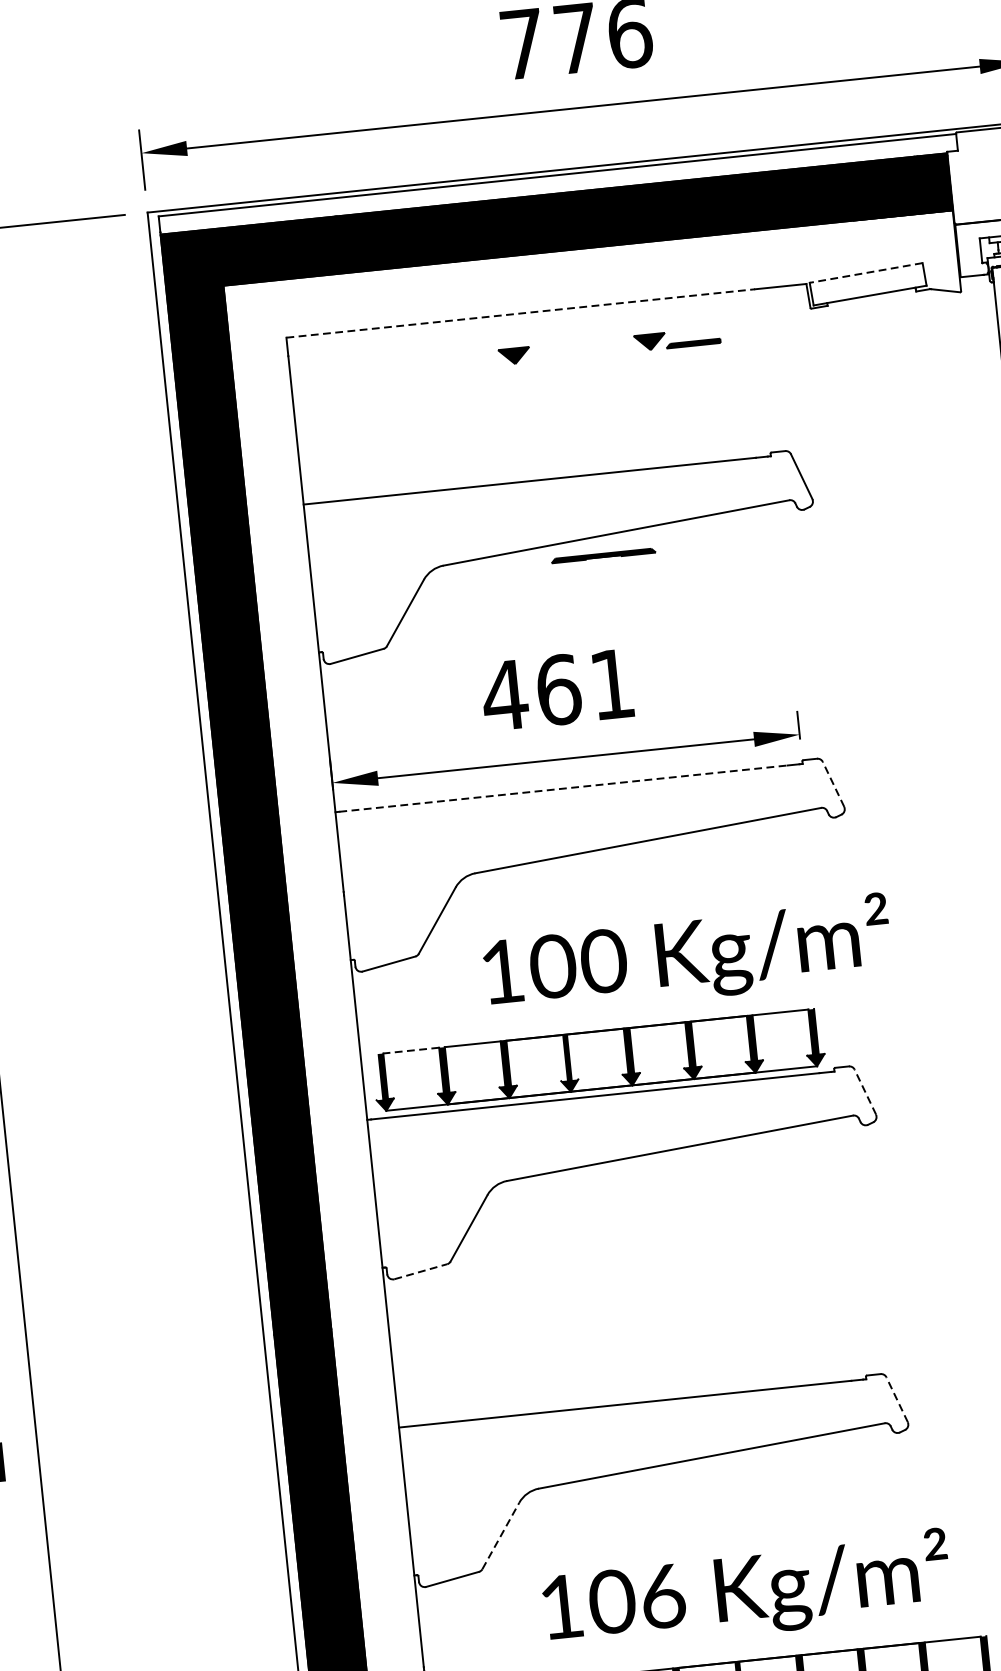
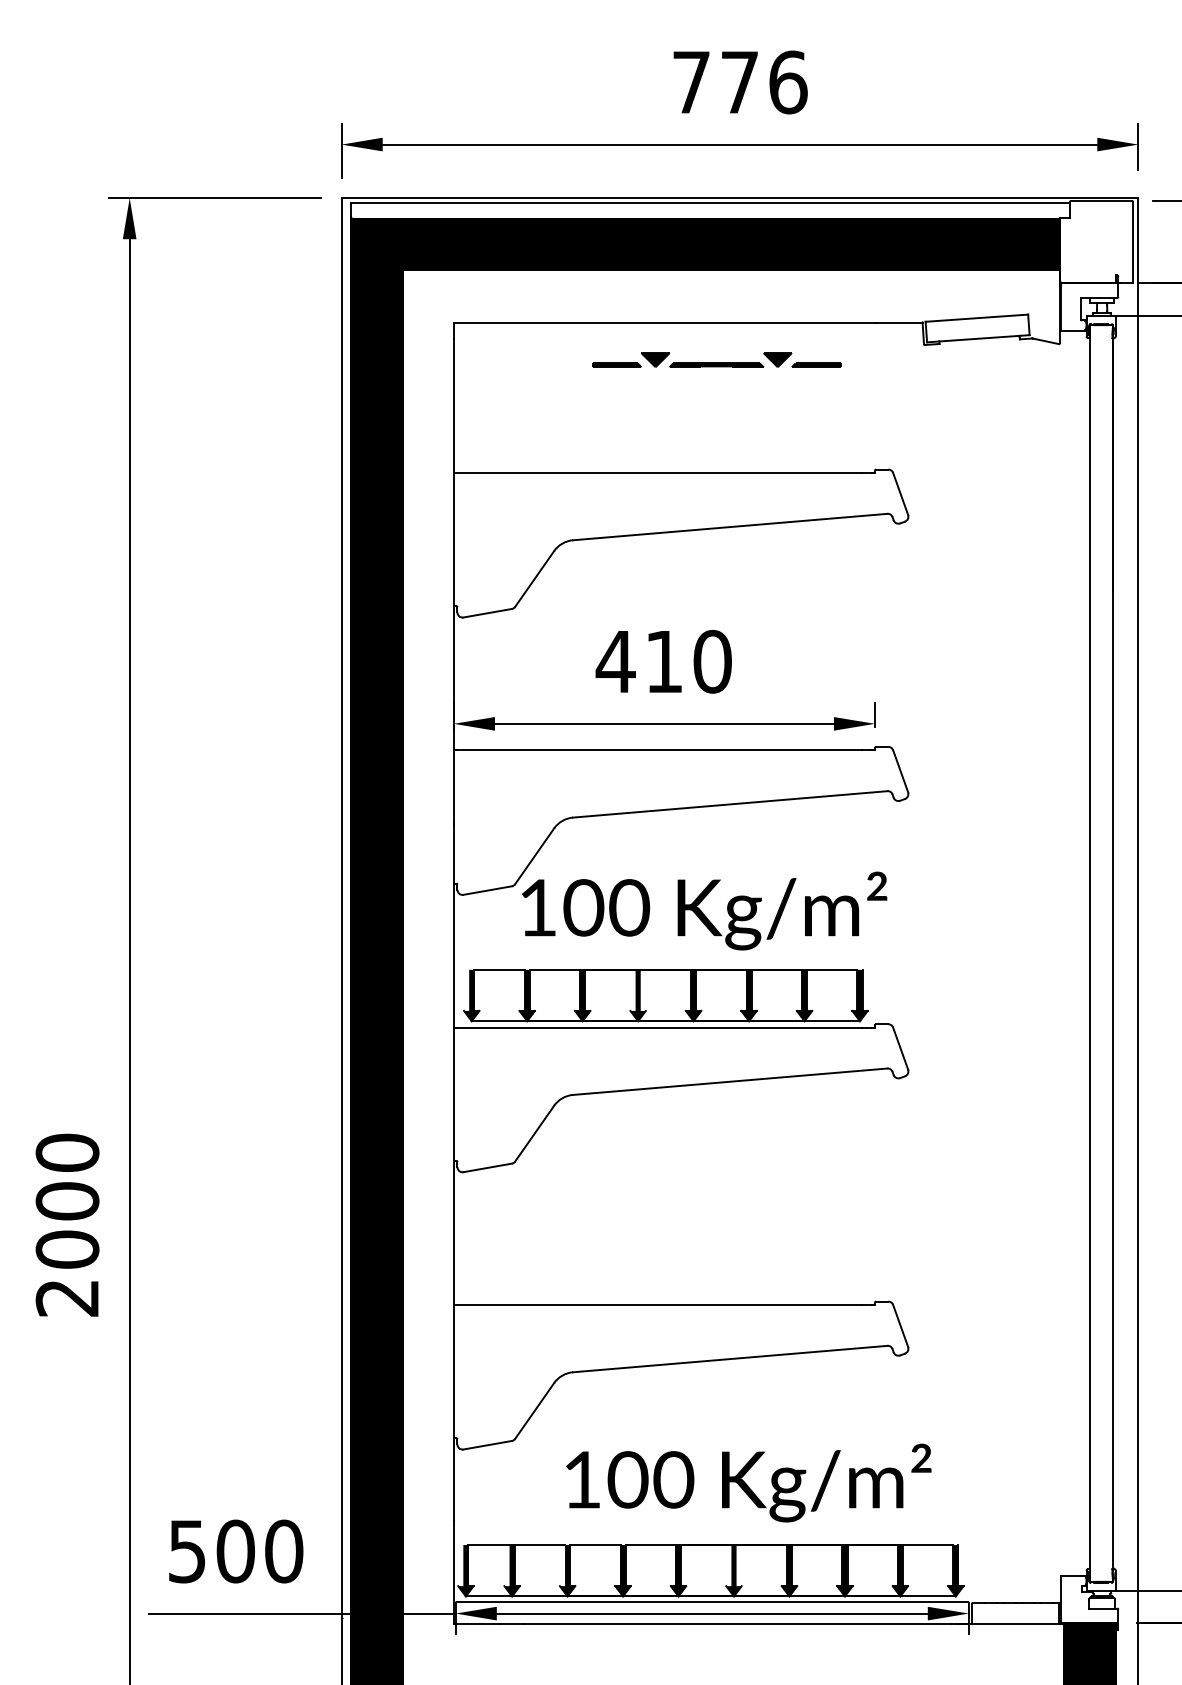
line: (865, 273) -> (976, 318), dashed -> solid
line: (521, 313) -> (665, 322), dashed -> solid
part: (471, 365) -> (616, 364), added
part: (603, 554) -> (716, 364), moved
text: (585, 686) -> (688, 661), 461 -> 410
line: (833, 783) -> (900, 770), dashed -> solid
line: (563, 788) -> (659, 750), dashed -> solid
text: (687, 955) -> (704, 910), moved
line: (411, 1050) -> (499, 969), dashed -> solid
line: (865, 1091) -> (900, 1048), dashed -> solid
line: (420, 1271) -> (487, 1167), dashed -> solid
line: (896, 1399) -> (900, 1325), dashed -> solid
line: (500, 1536) -> (534, 1411), dashed -> solid
text: (662, 1596) -> (673, 1479), 106 -> 100

